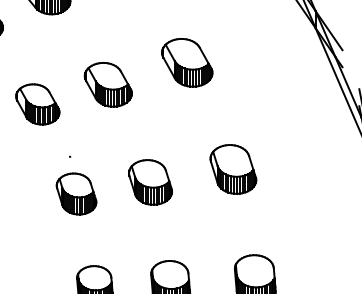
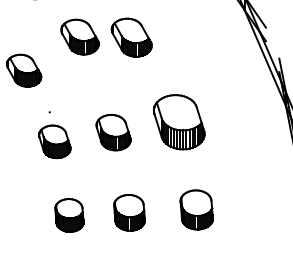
part: (186, 62) -> (131, 37), moved
part: (107, 83) -> (79, 36), moved
part: (233, 169) -> (179, 122), size x1.4

